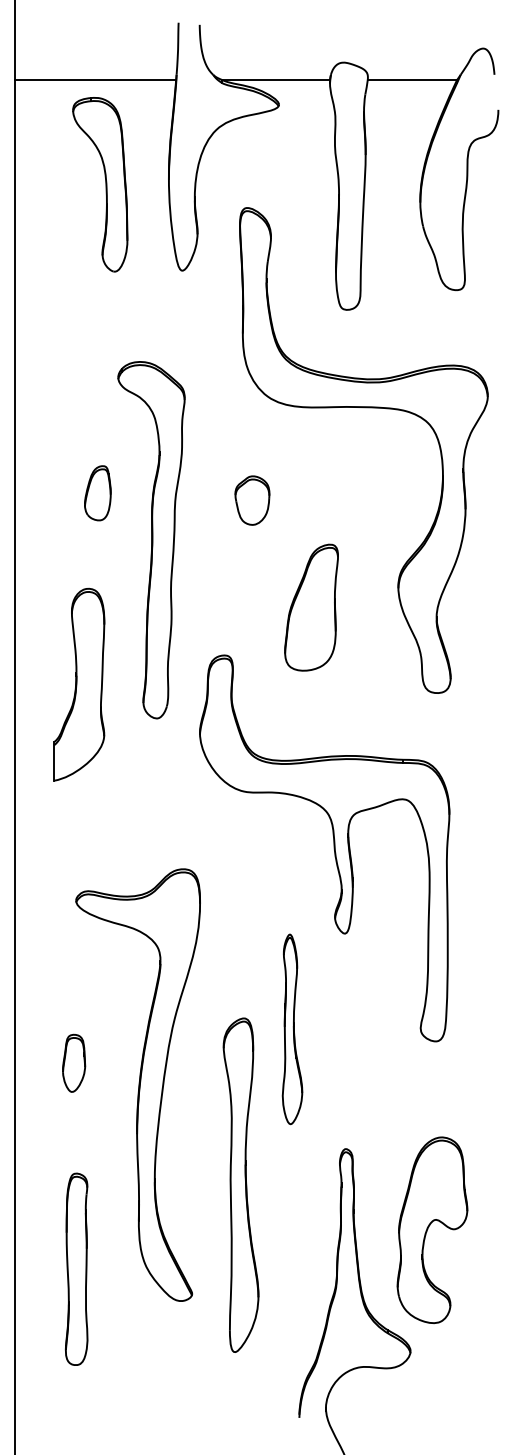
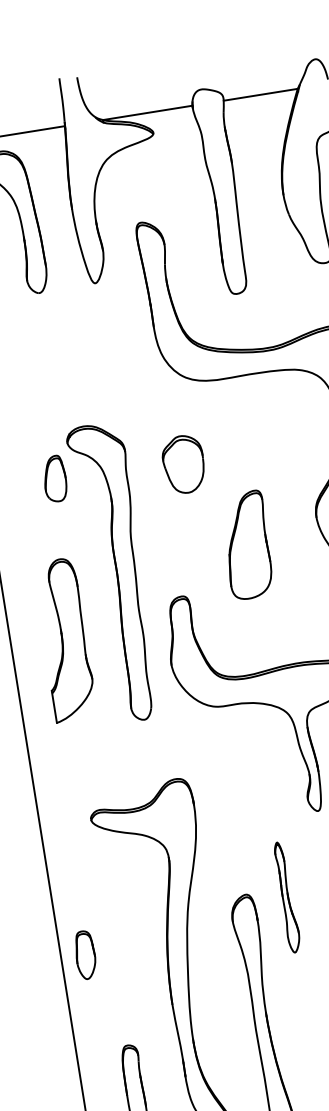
part: (252, 500) -> (184, 464), size x1.4
part: (151, 540) -> (116, 572), moved
part: (292, 1029) -> (287, 897), size x0.7
part: (74, 1062) -> (85, 954), moved

